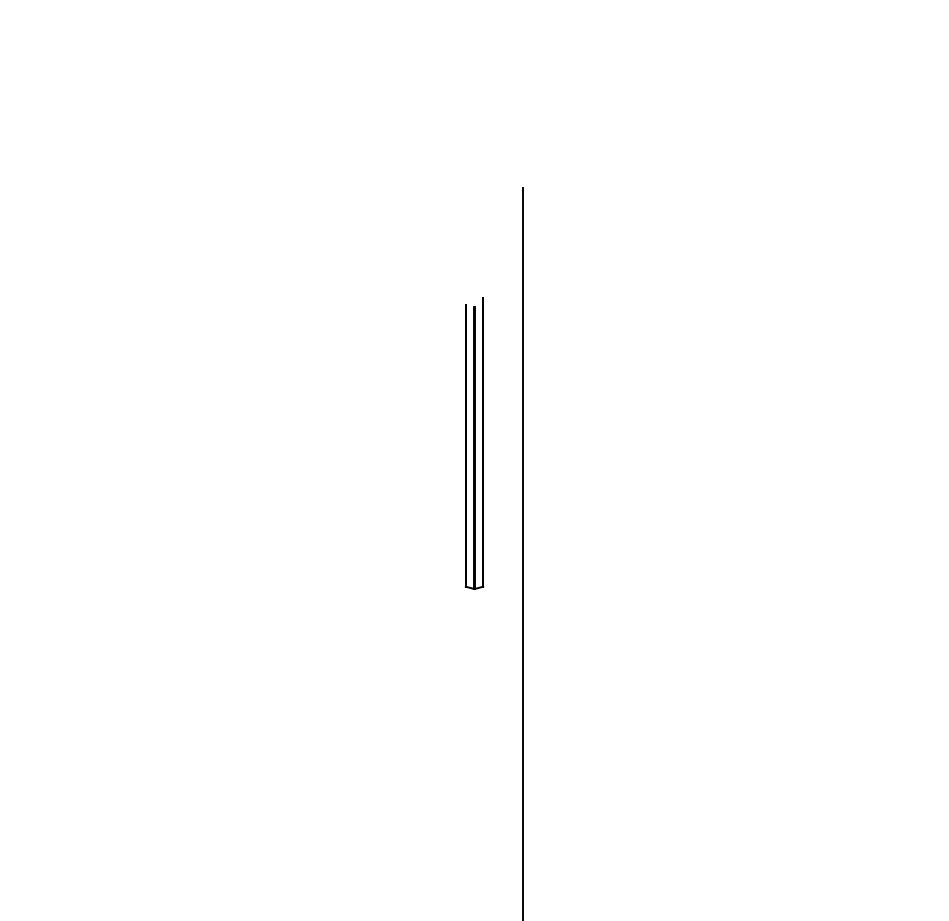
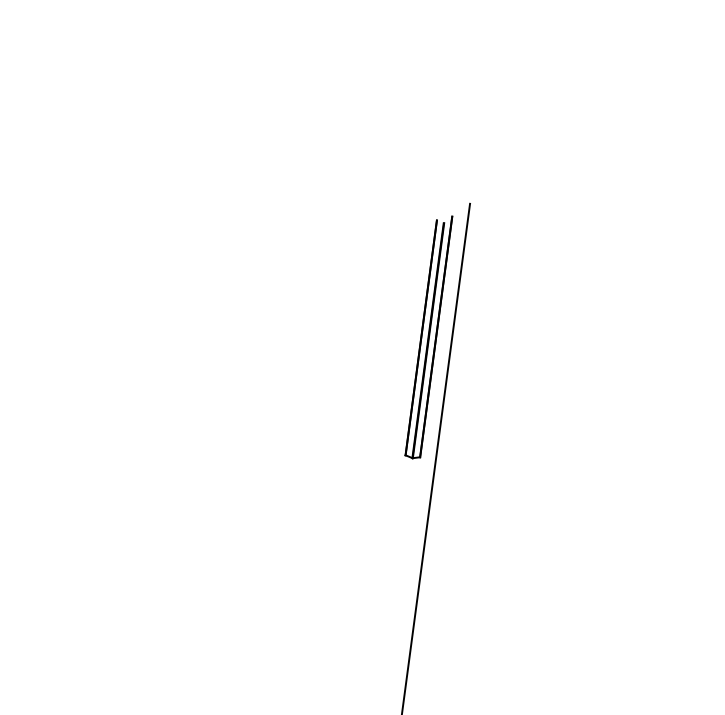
part: (474, 443) -> (428, 336), moved

